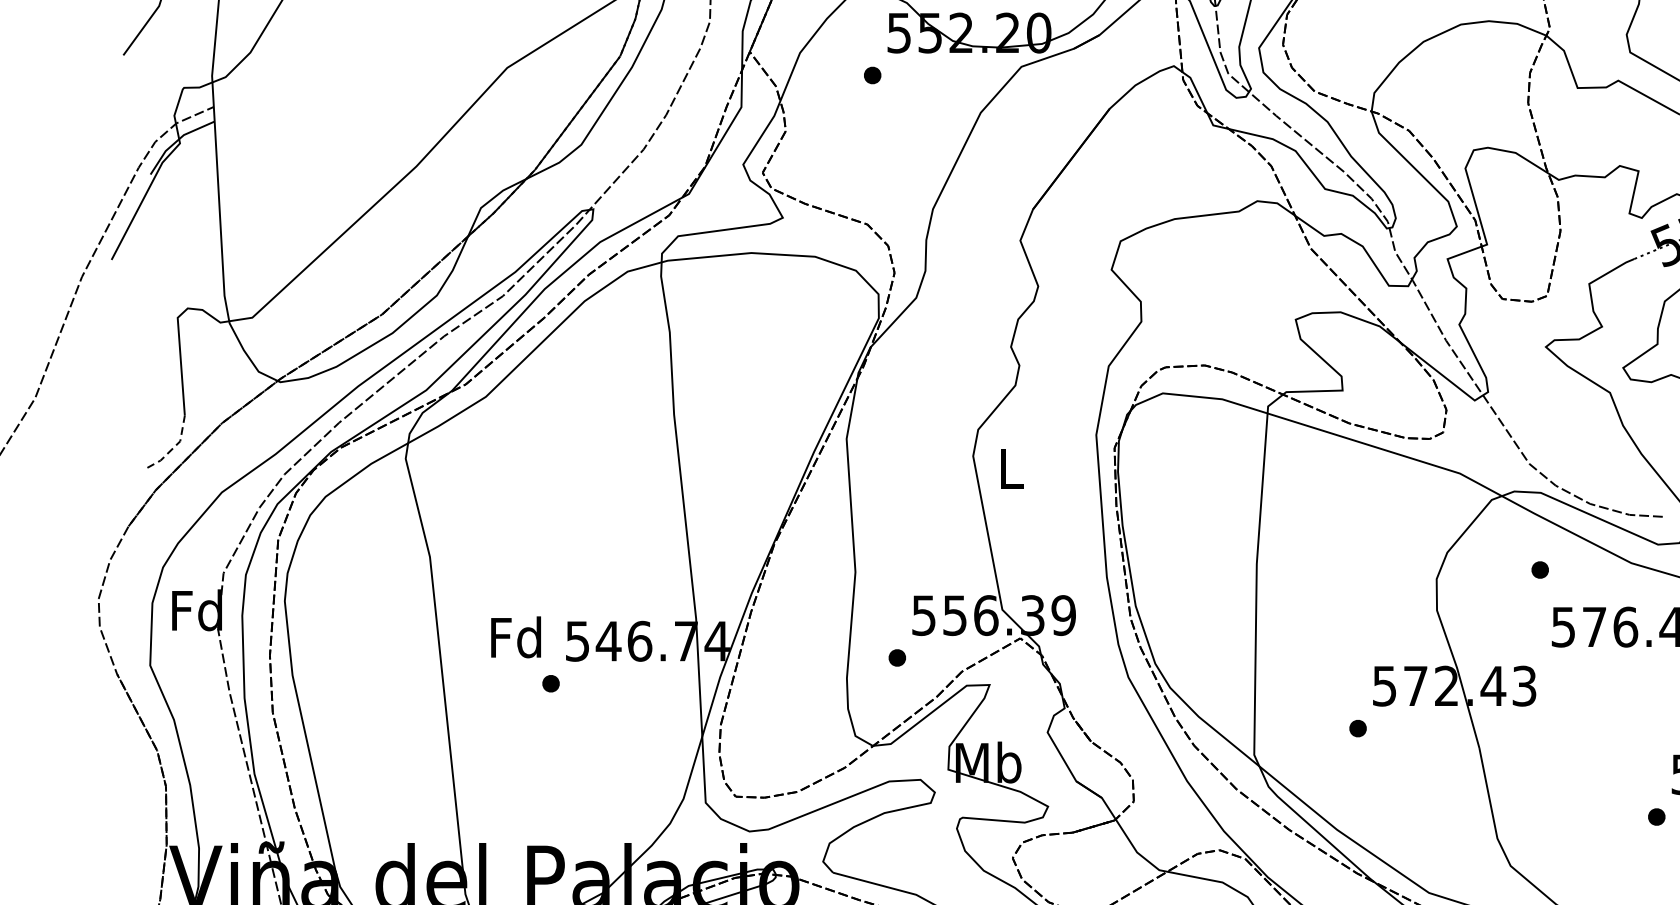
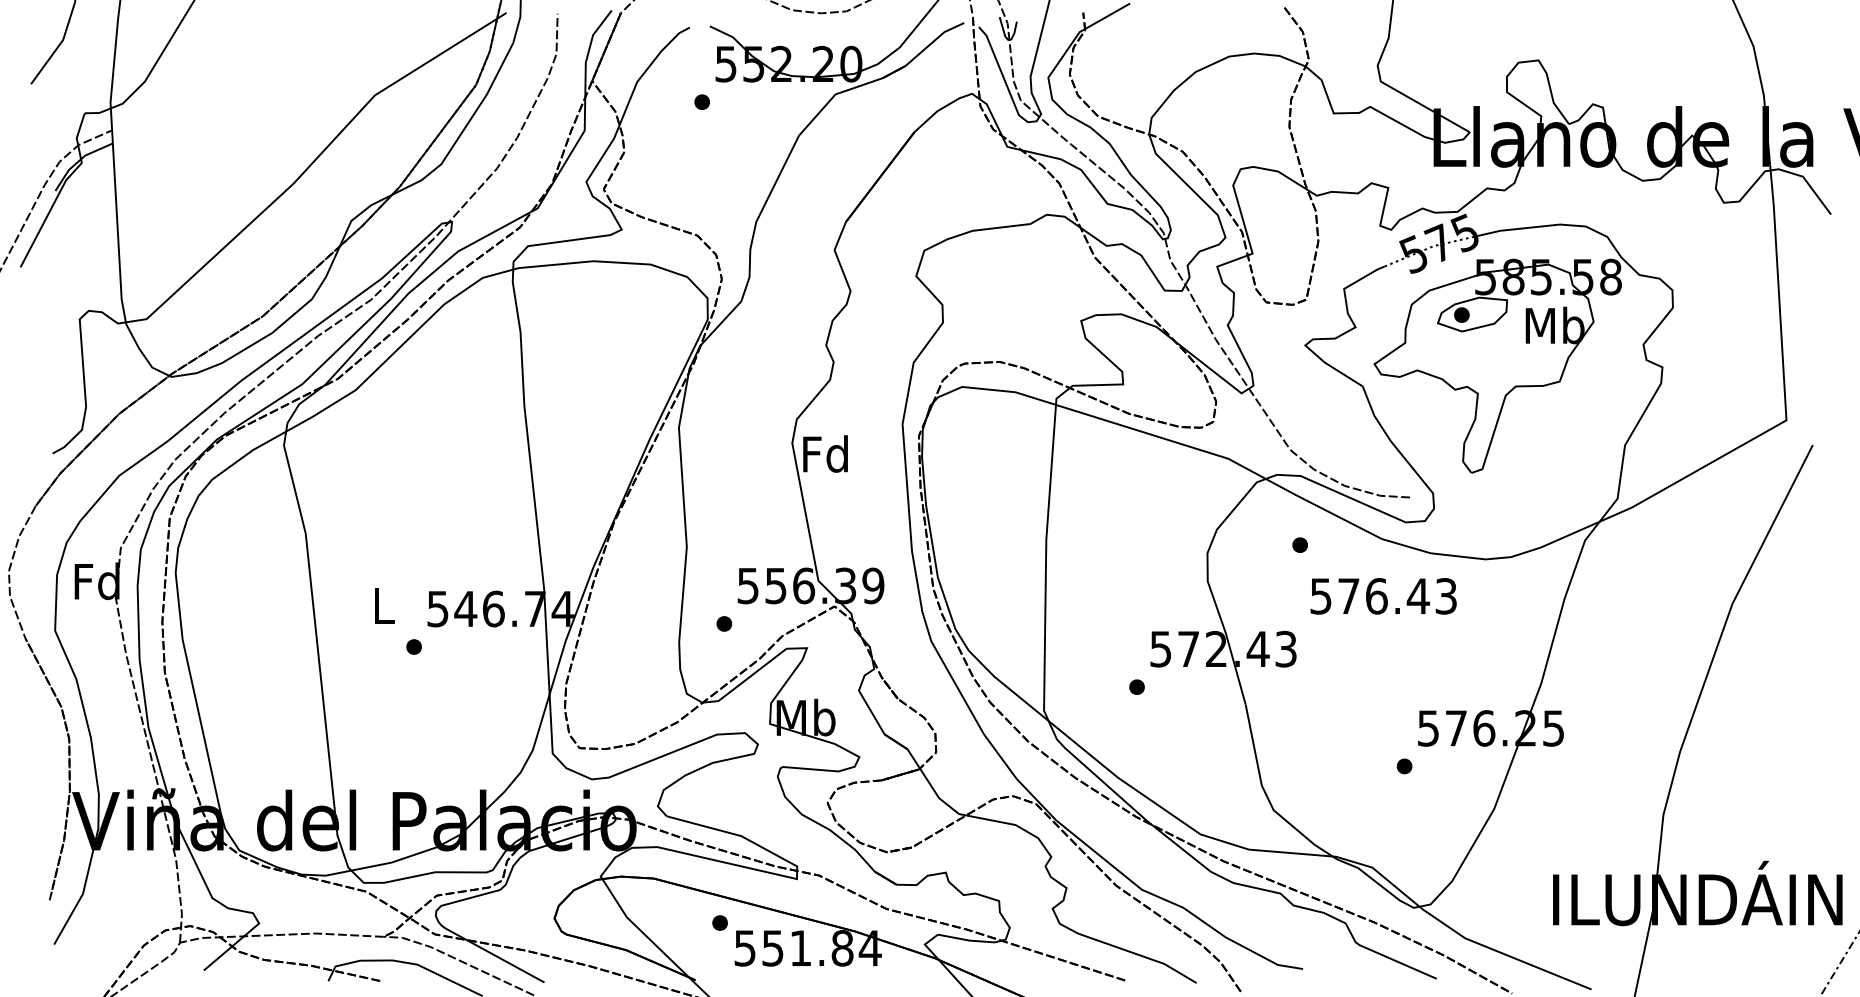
line: (175, 446) -> (77, 434), dashed -> solid
text: (1010, 467) -> (825, 453), L -> Fd
text: (515, 637) -> (382, 605), Fd -> L

